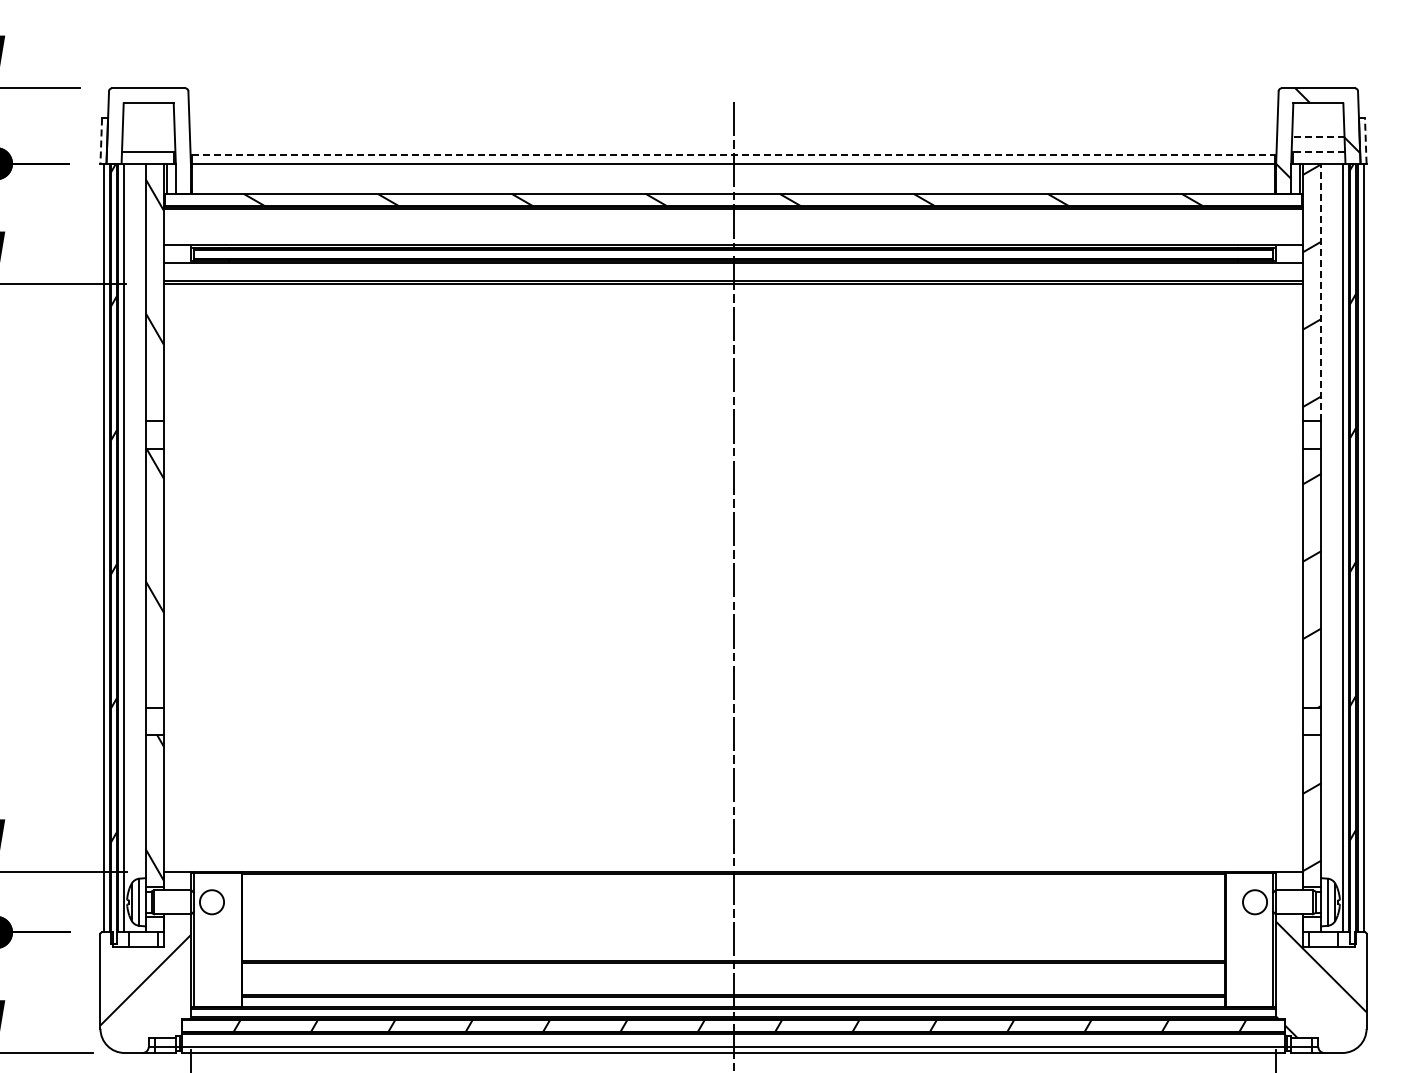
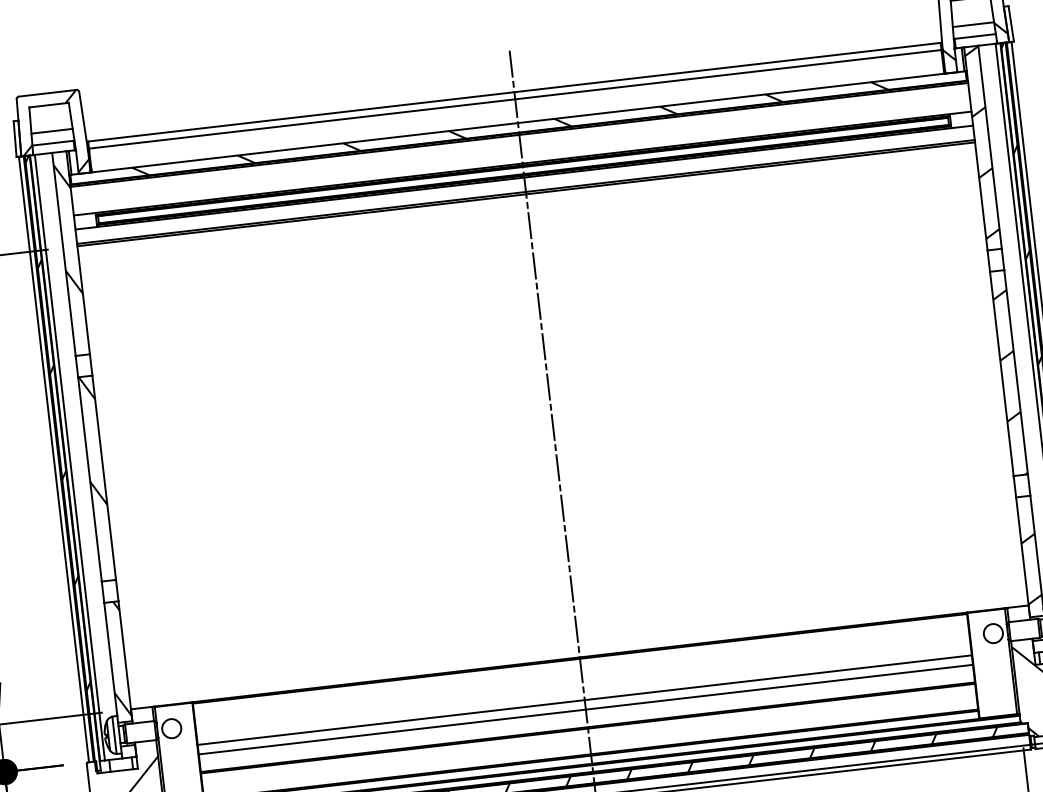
line: (148, 136) -> (51, 131), added
line: (1317, 136) -> (972, 24), dashed -> solid
hatch: (149, 140) -> (53, 134), added
line: (101, 141) -> (15, 139), dashed -> solid
line: (1365, 141) -> (1011, 24), dashed -> solid
line: (1318, 151) -> (974, 36), dashed -> solid
line: (734, 154) -> (515, 91), dashed -> solid
line: (1321, 292) -> (990, 147), dashed -> solid
line: (733, 926) -> (584, 700), added
line: (733, 938) -> (585, 709), added

